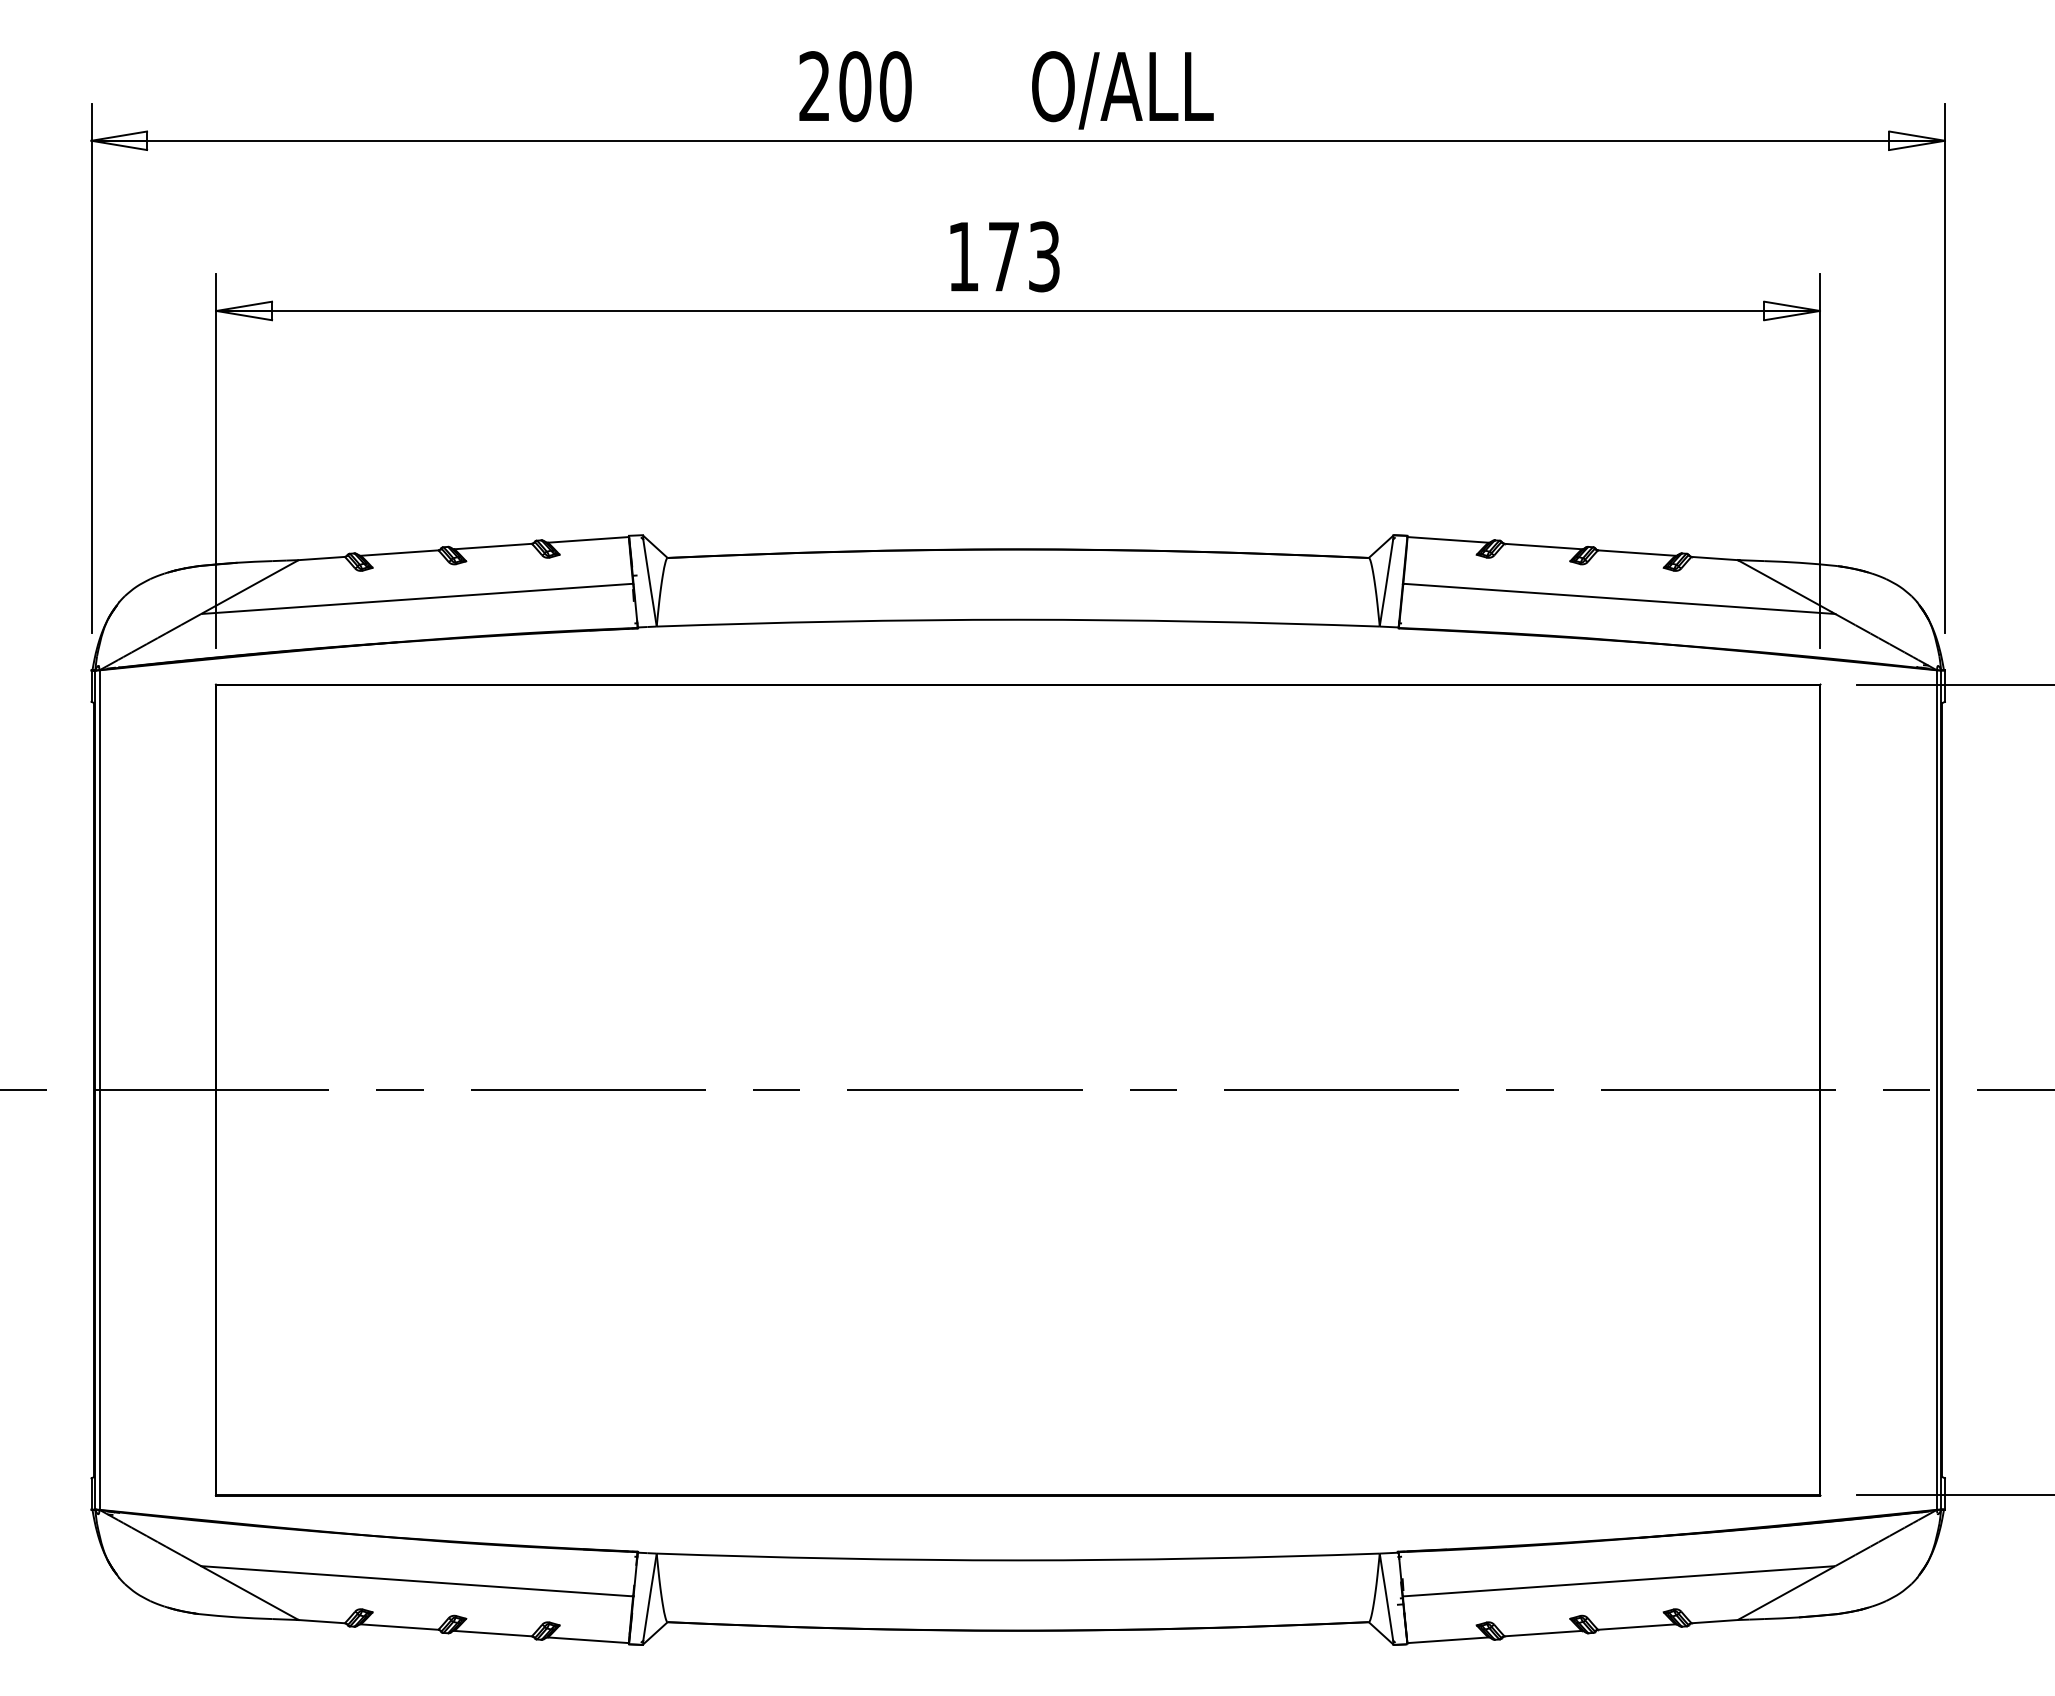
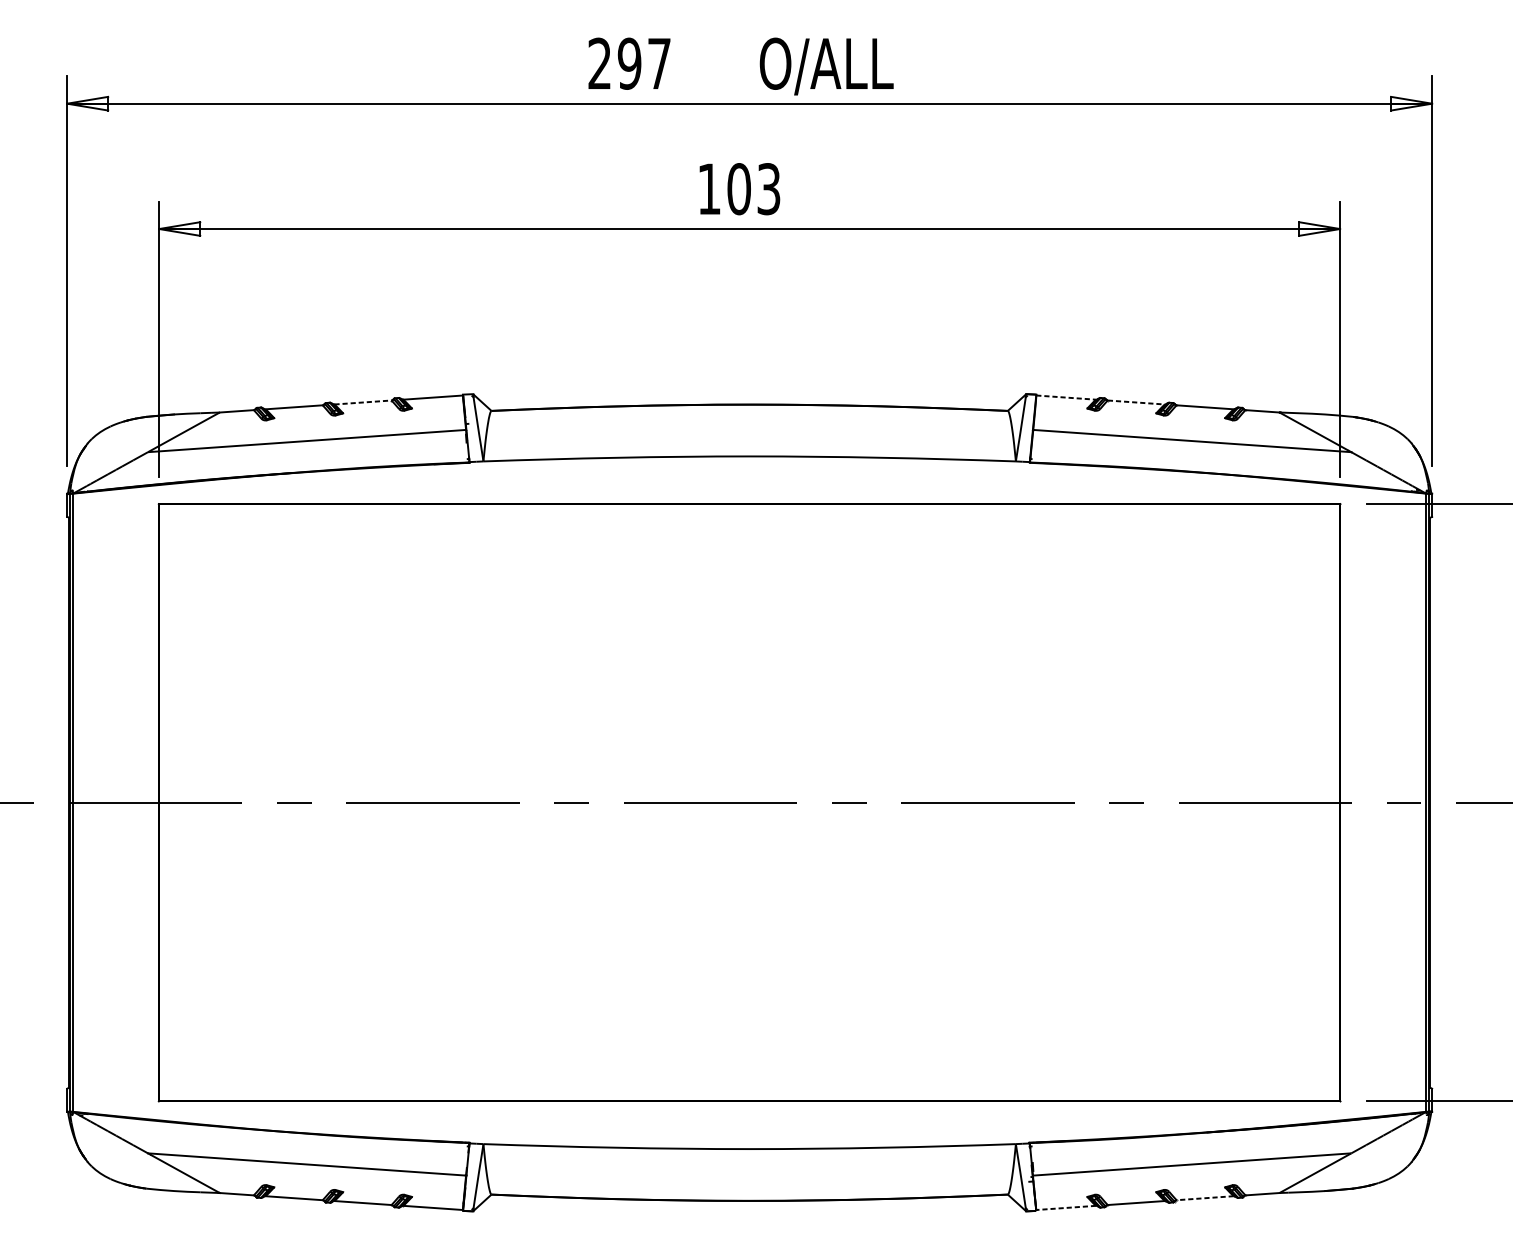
text: (875, 86) -> (644, 63), 200 -> 297
text: (1004, 256) -> (739, 188), 173 -> 103
line: (1447, 539) -> (1065, 397), solid -> dashed
line: (493, 546) -> (363, 402), solid -> dashed
line: (1543, 546) -> (1136, 402), solid -> dashed
line: (1636, 1627) -> (1204, 1198), solid -> dashed
line: (1447, 1640) -> (1065, 1208), solid -> dashed

